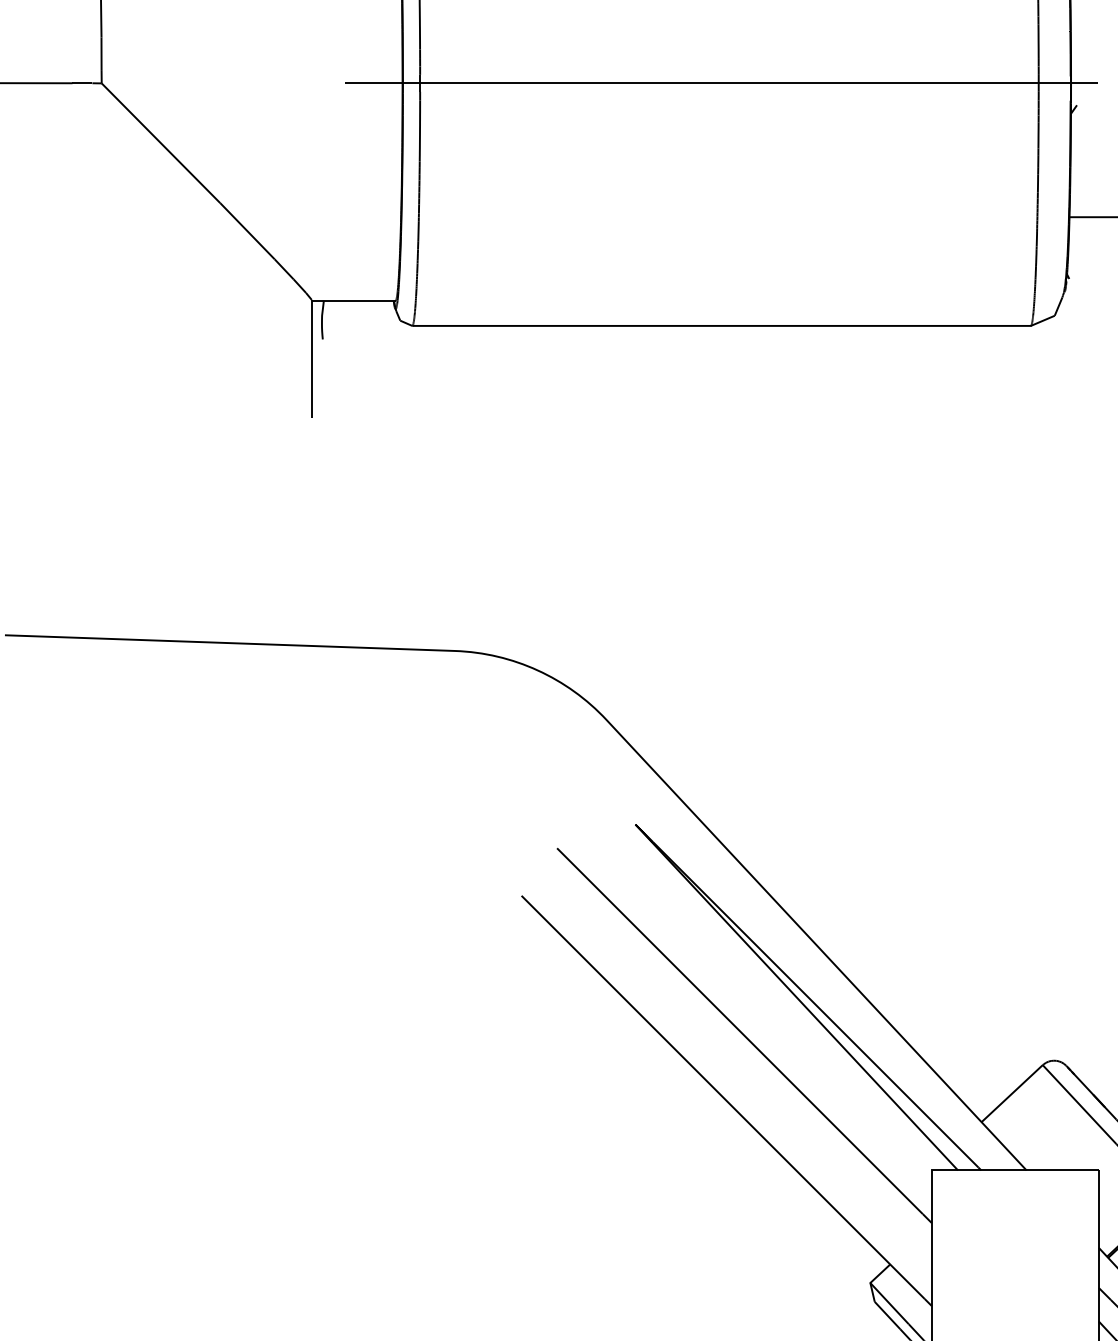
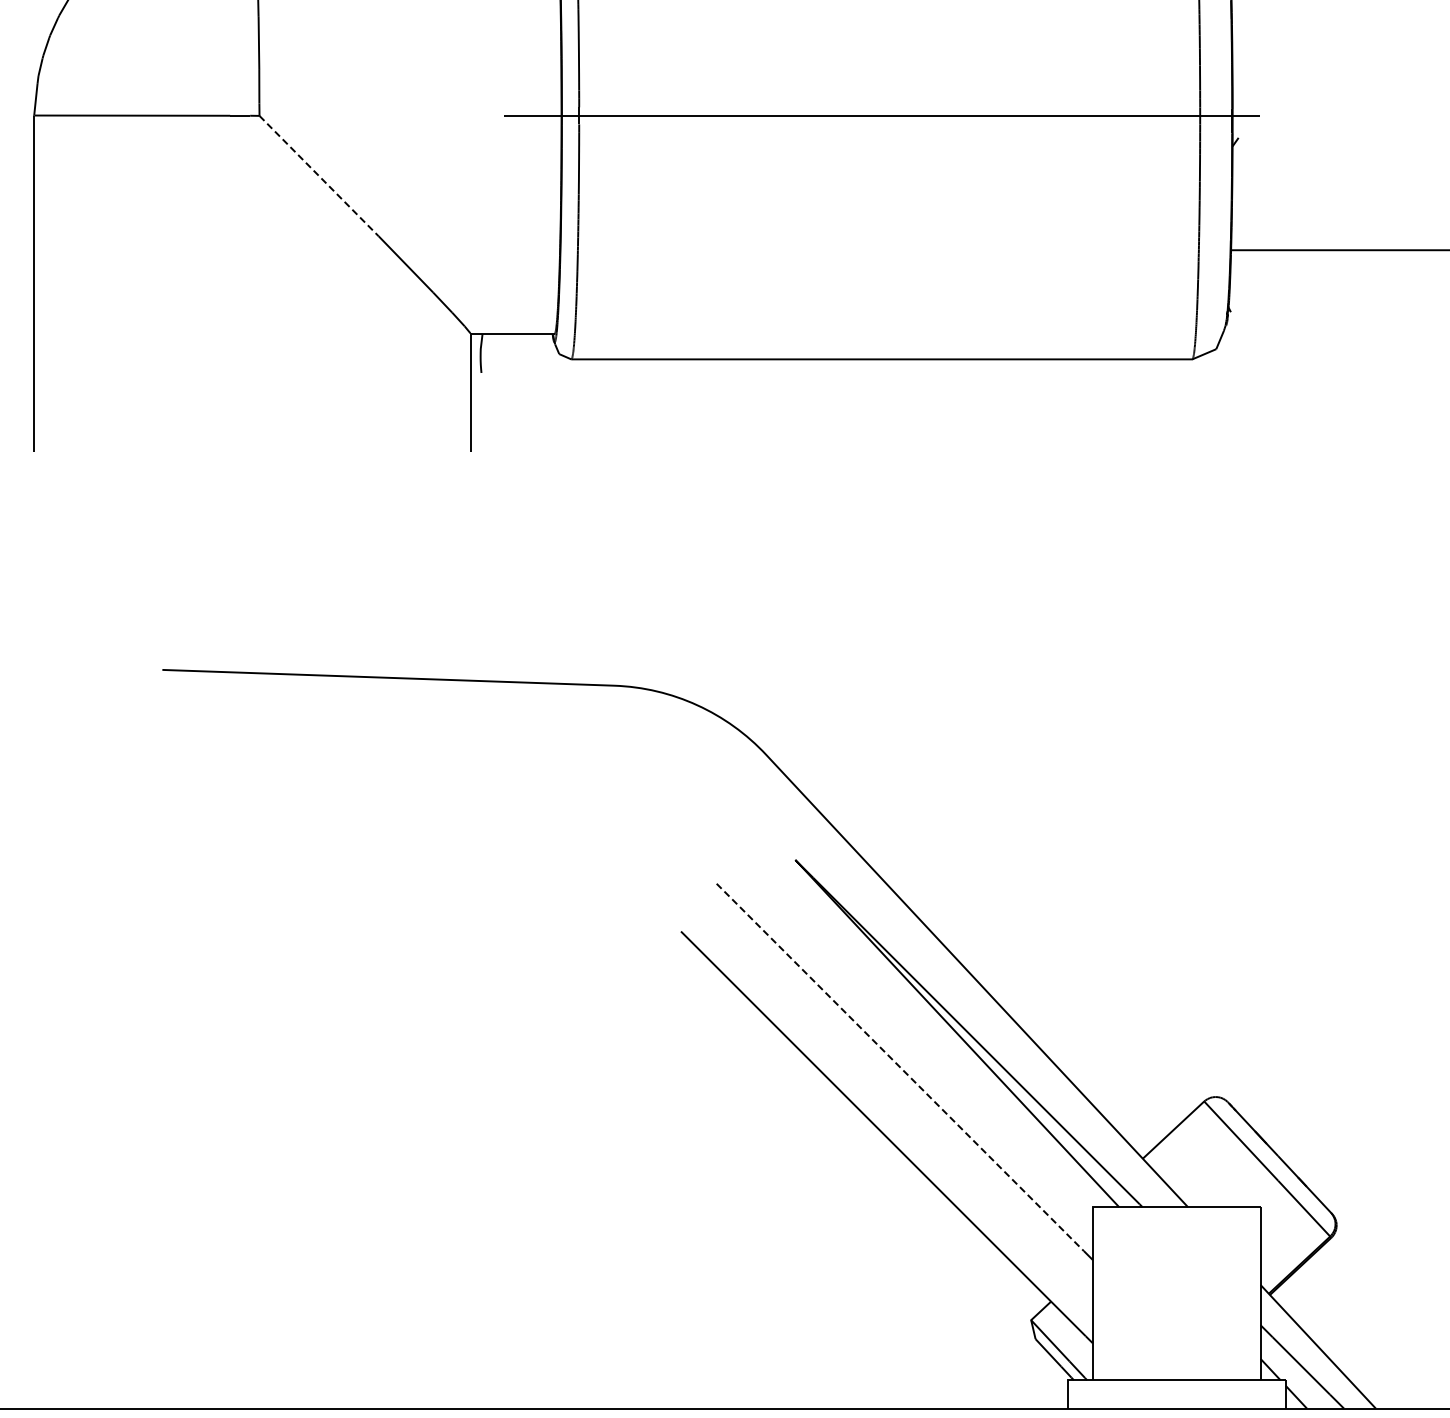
line: (161, 143) -> (319, 176), solid -> dashed
line: (740, 1031) -> (900, 1067), solid -> dashed

